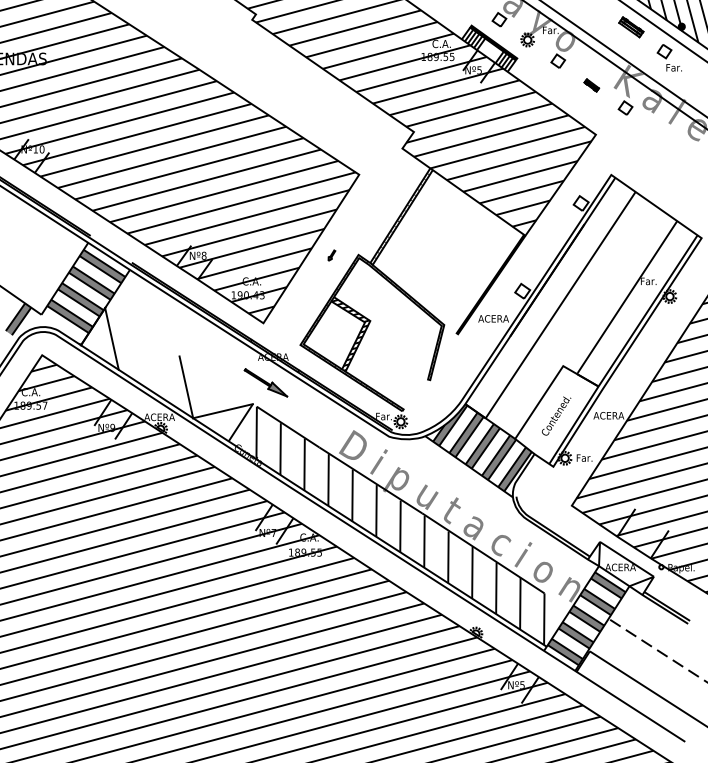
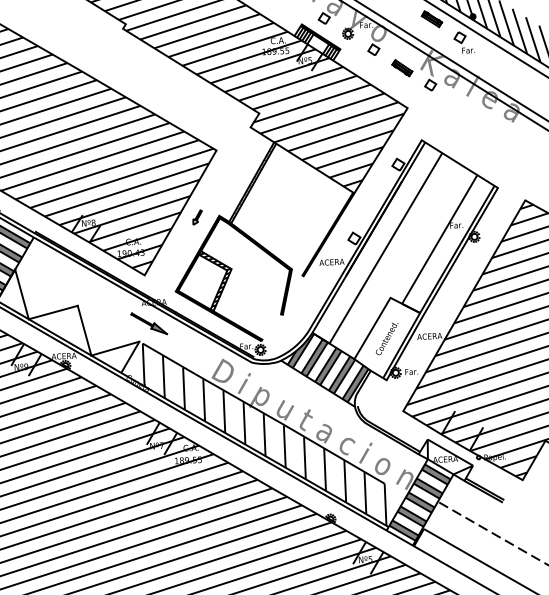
part: (591, 85) -> (401, 68), size x1.67
part: (331, 255) -> (197, 217), size x1.67
line: (148, 362) -> (52, 312), added

